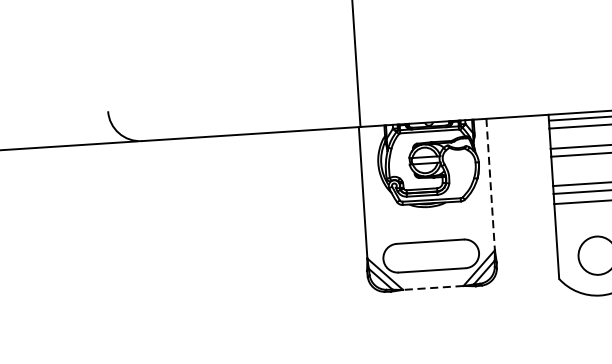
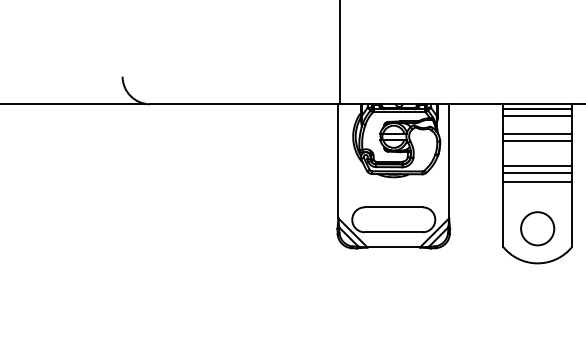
line: (491, 184) -> (449, 161), dashed -> solid
line: (432, 287) -> (393, 247), dashed -> solid

